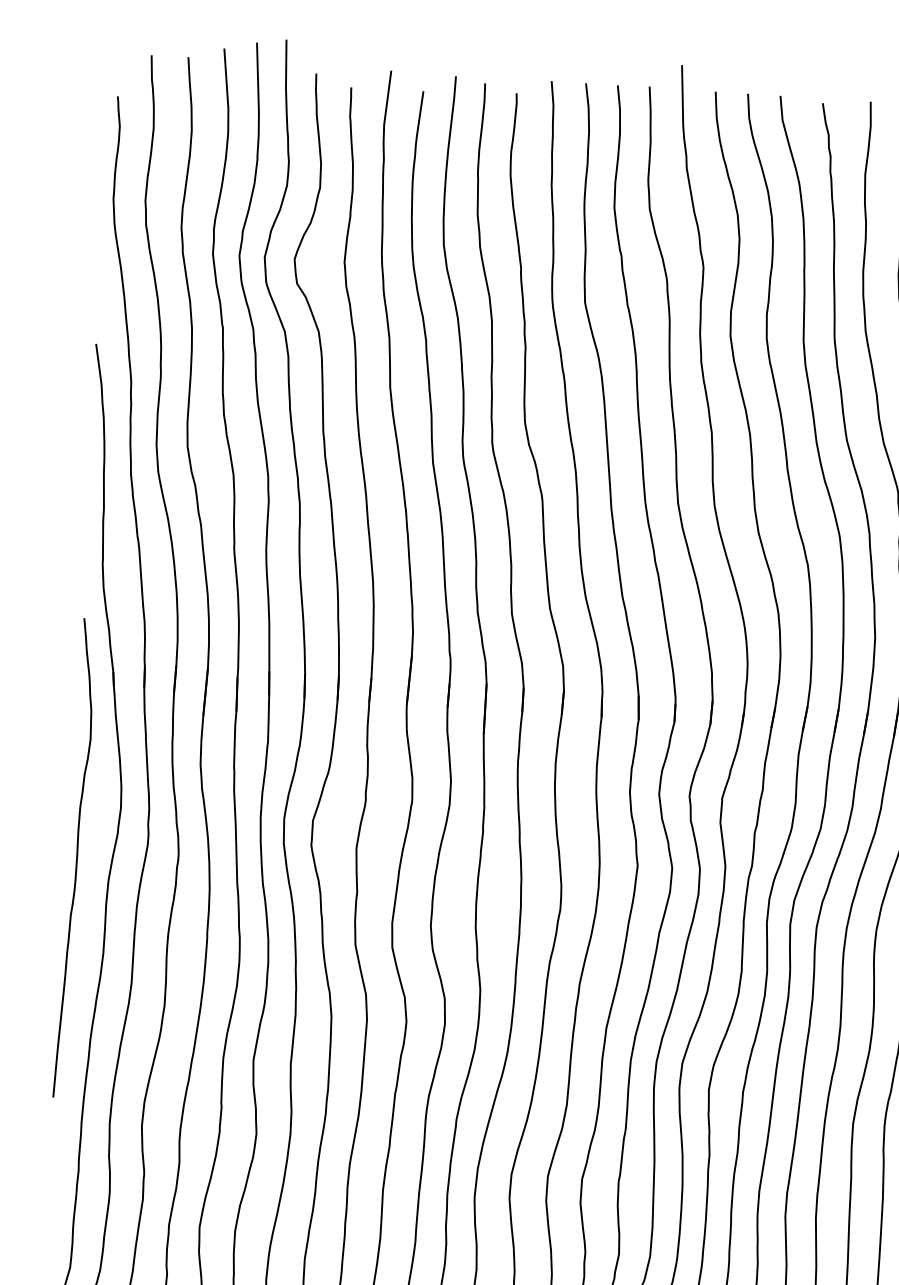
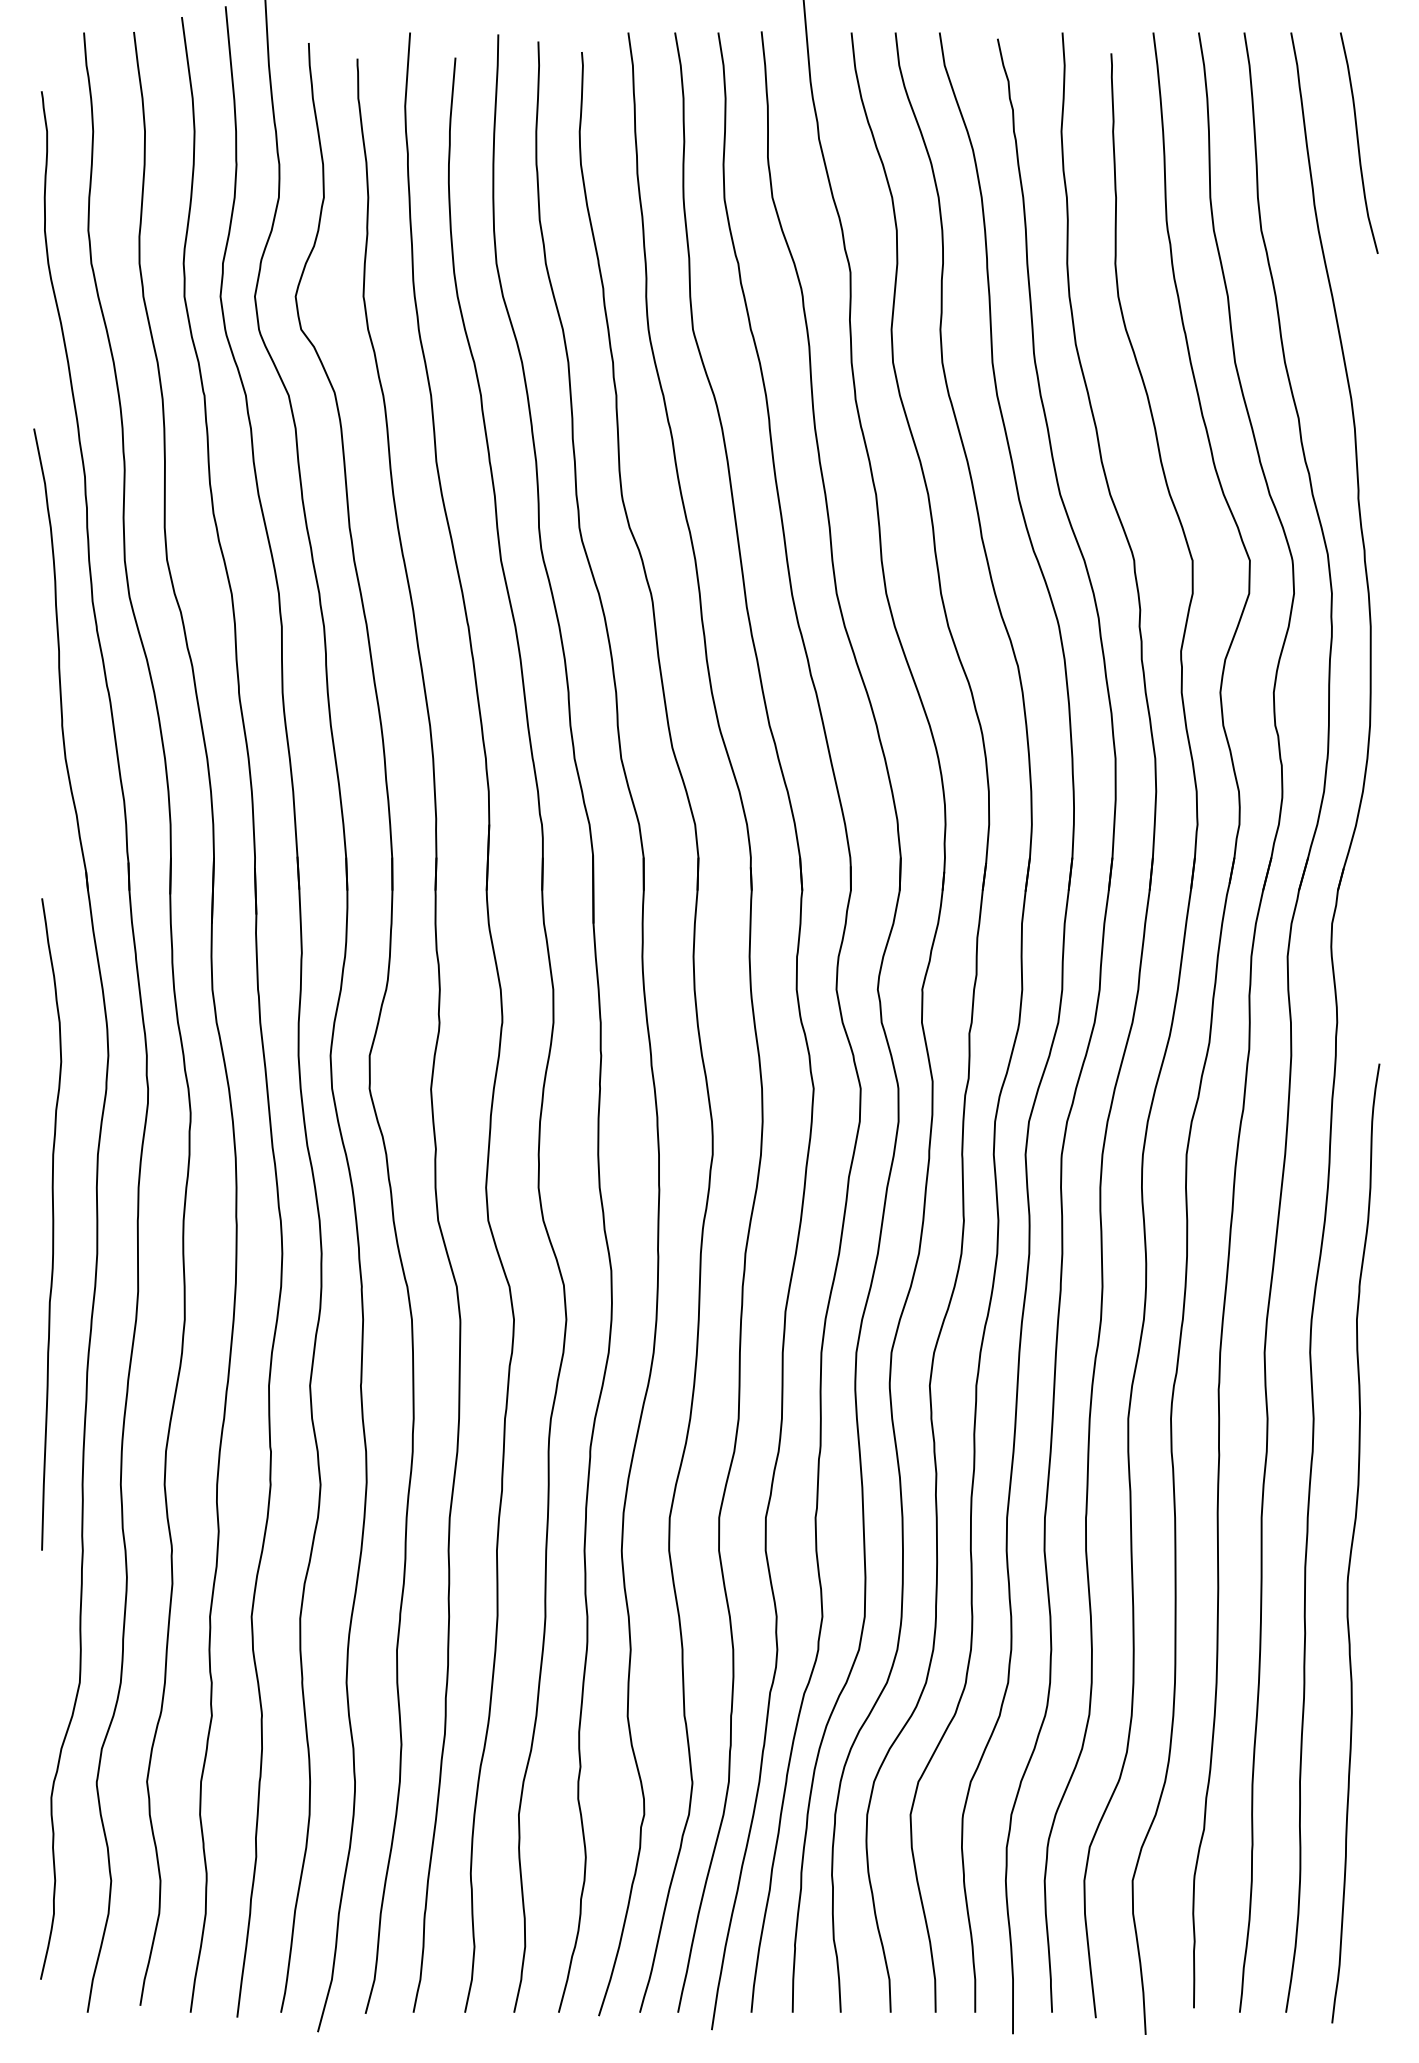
curve: (76, 858) -> (52, 1224), moved

